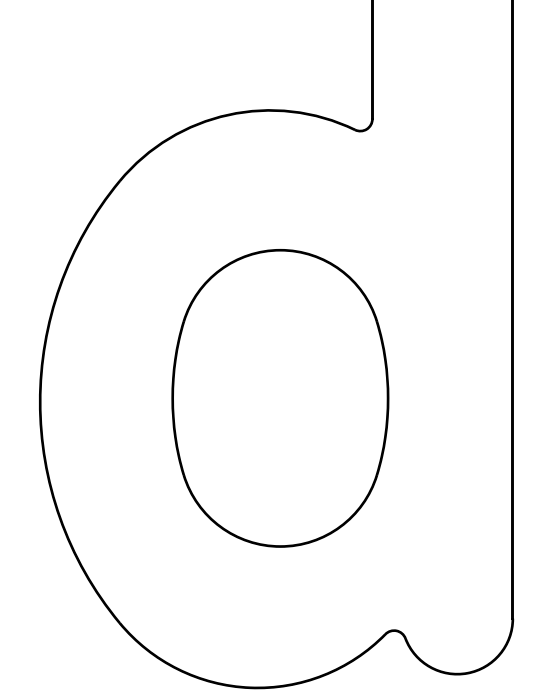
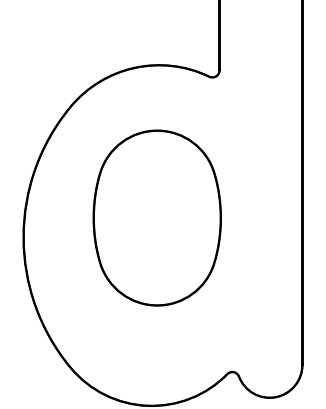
part: (279, 397) -> (156, 217), moved

